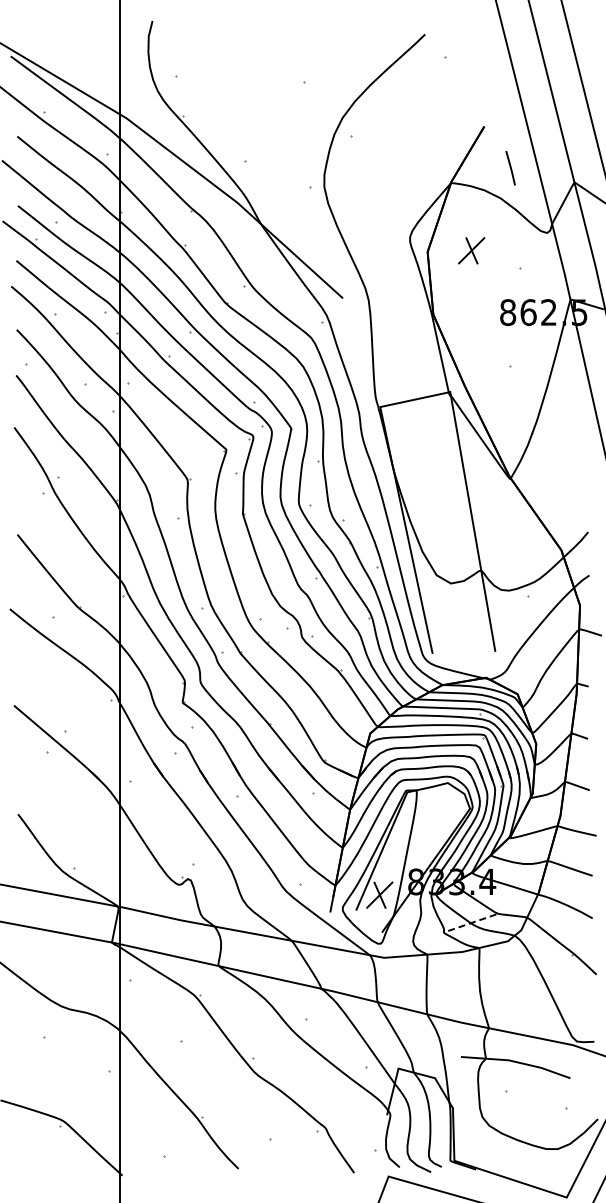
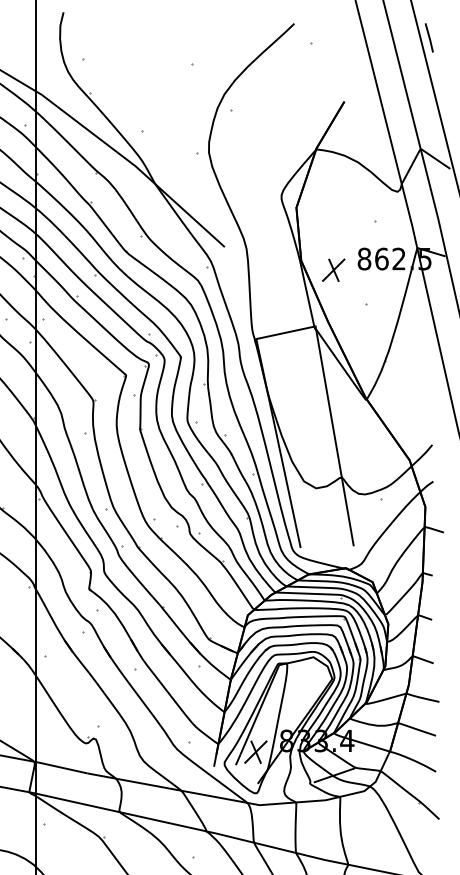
line: (510, 168) -> (429, 38), moved
part: (471, 250) -> (333, 270), moved
line: (472, 922) -> (334, 775), dashed -> solid

